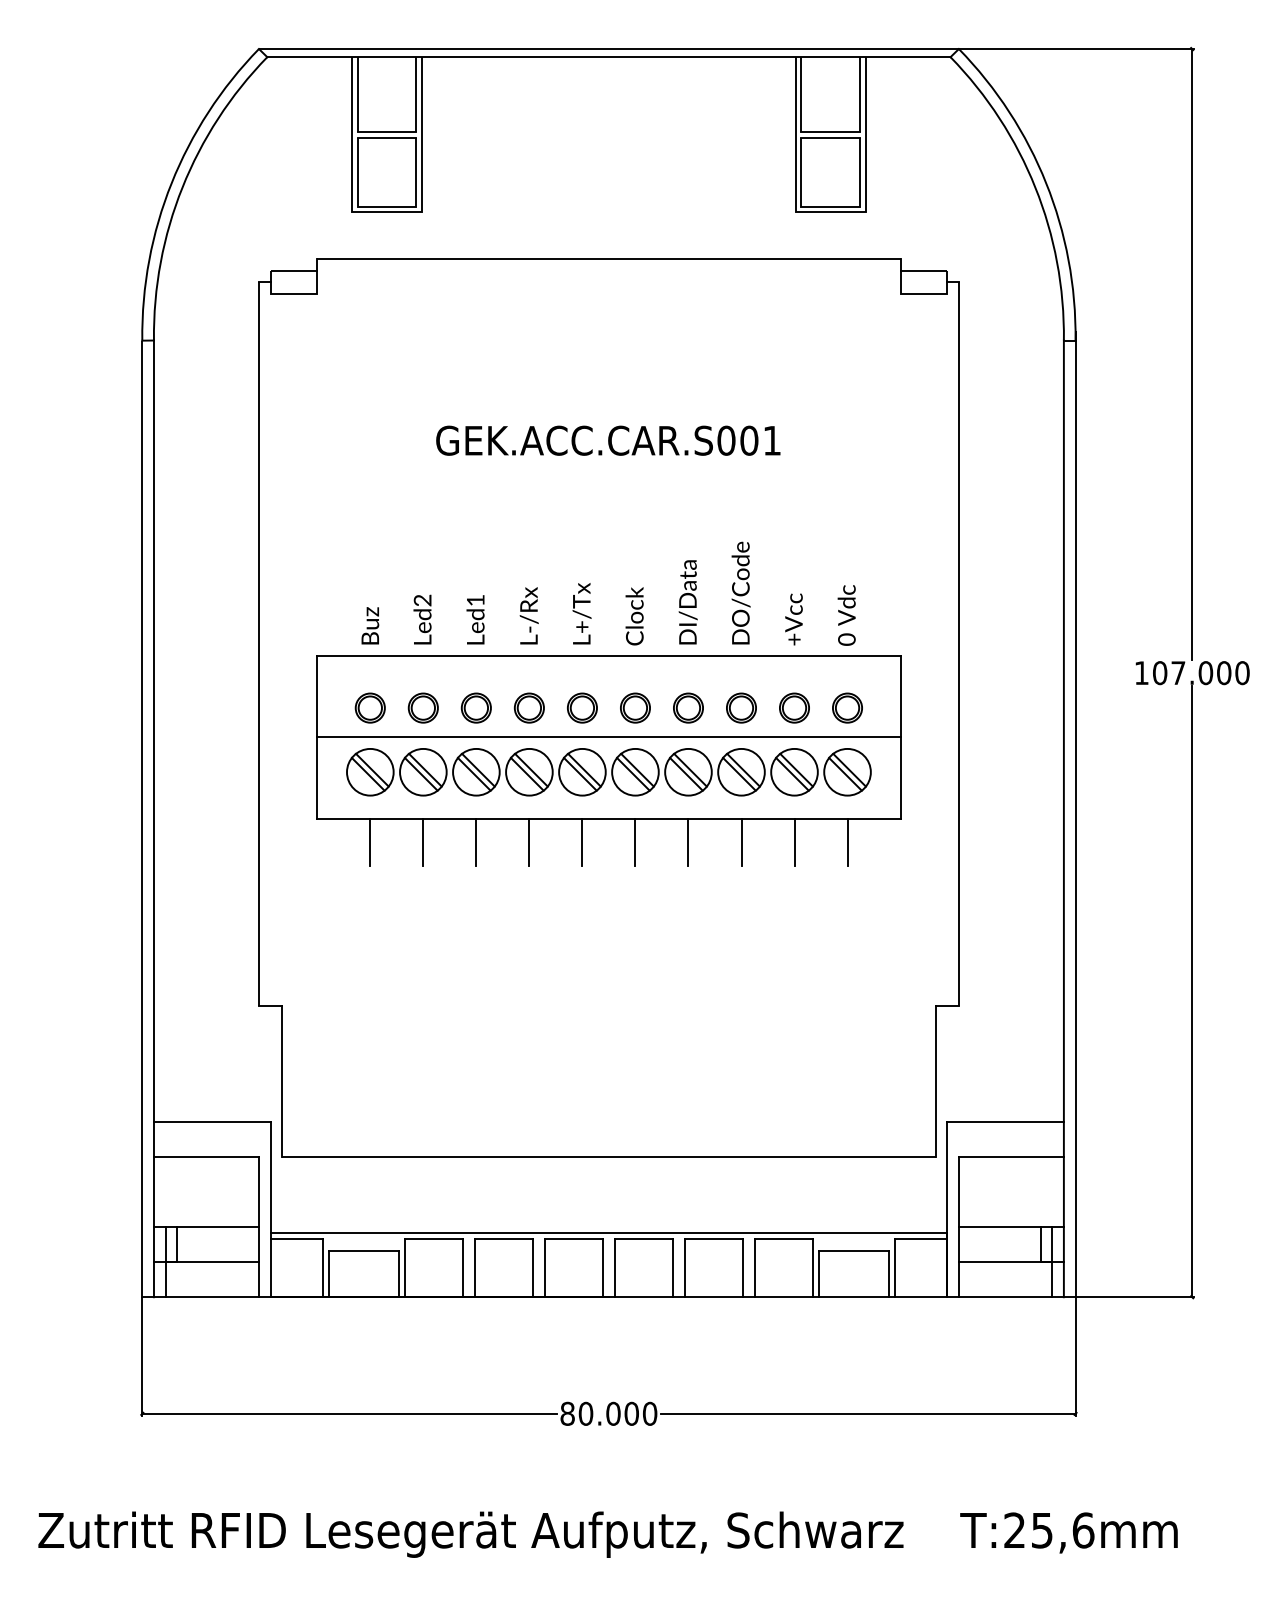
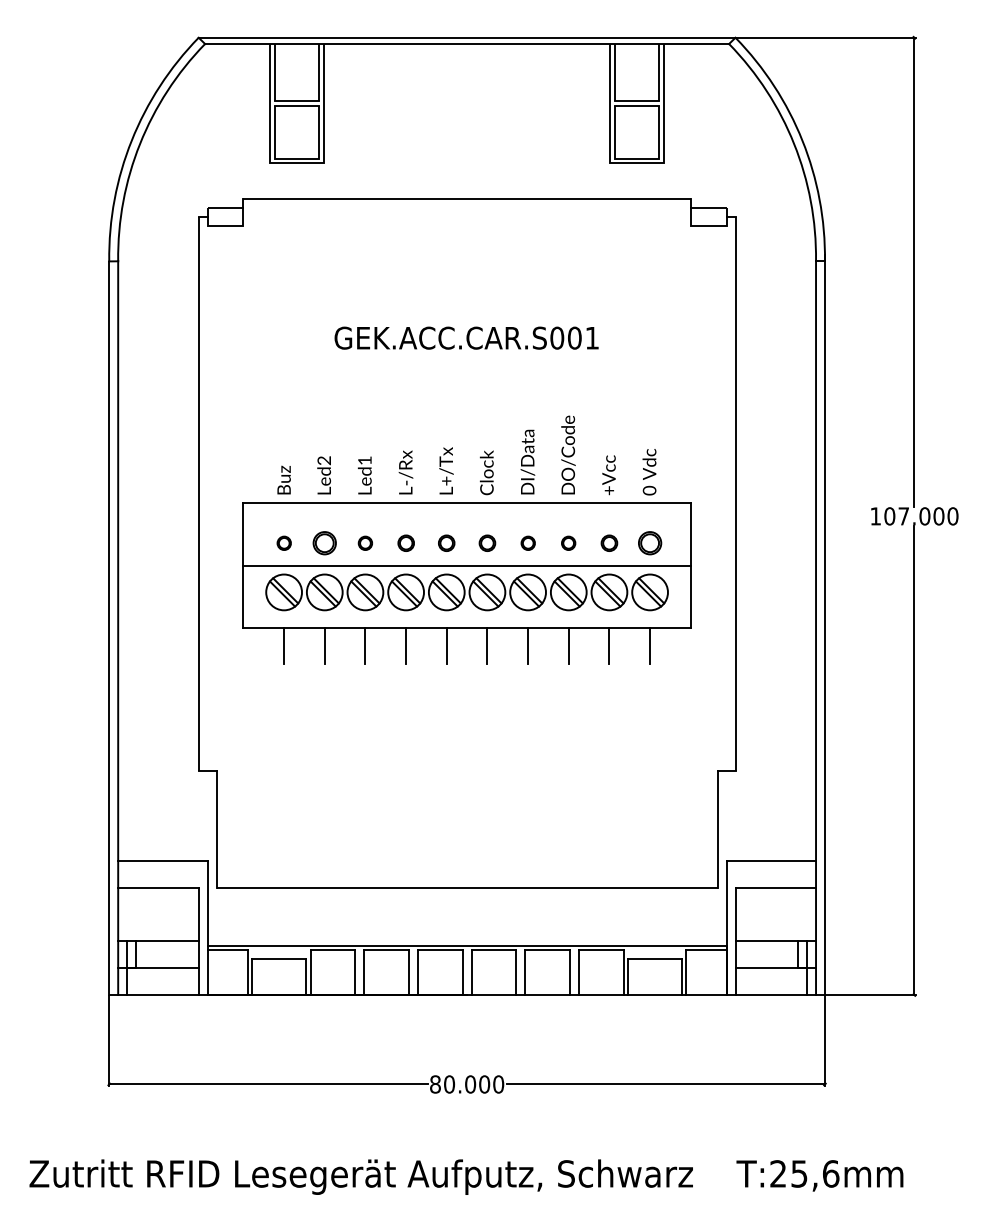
part: (370, 708) -> (284, 543), size x0.6
part: (476, 708) -> (365, 543), size x0.6
part: (529, 708) -> (406, 543), size x0.7
part: (582, 708) -> (446, 543), size x0.7
part: (635, 708) -> (487, 543), size x0.7
part: (688, 708) -> (528, 543), size x0.6
part: (741, 708) -> (568, 543), size x0.6
part: (794, 708) -> (609, 543), size x0.7

